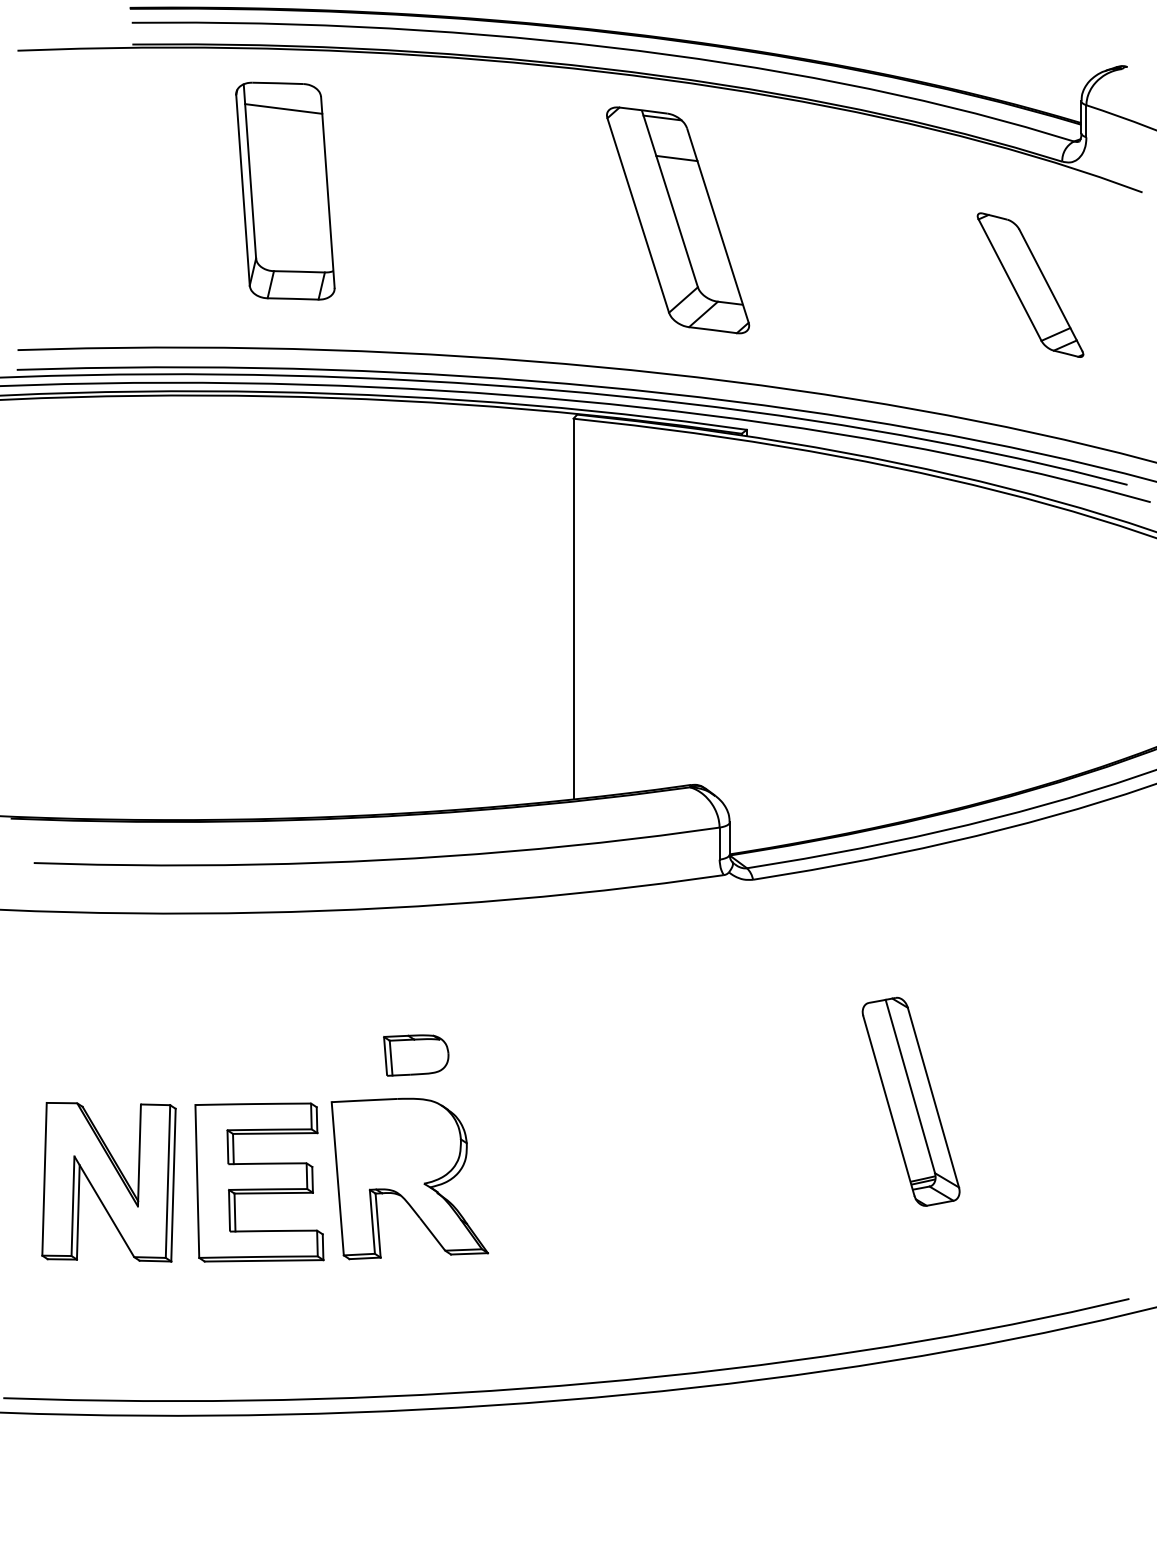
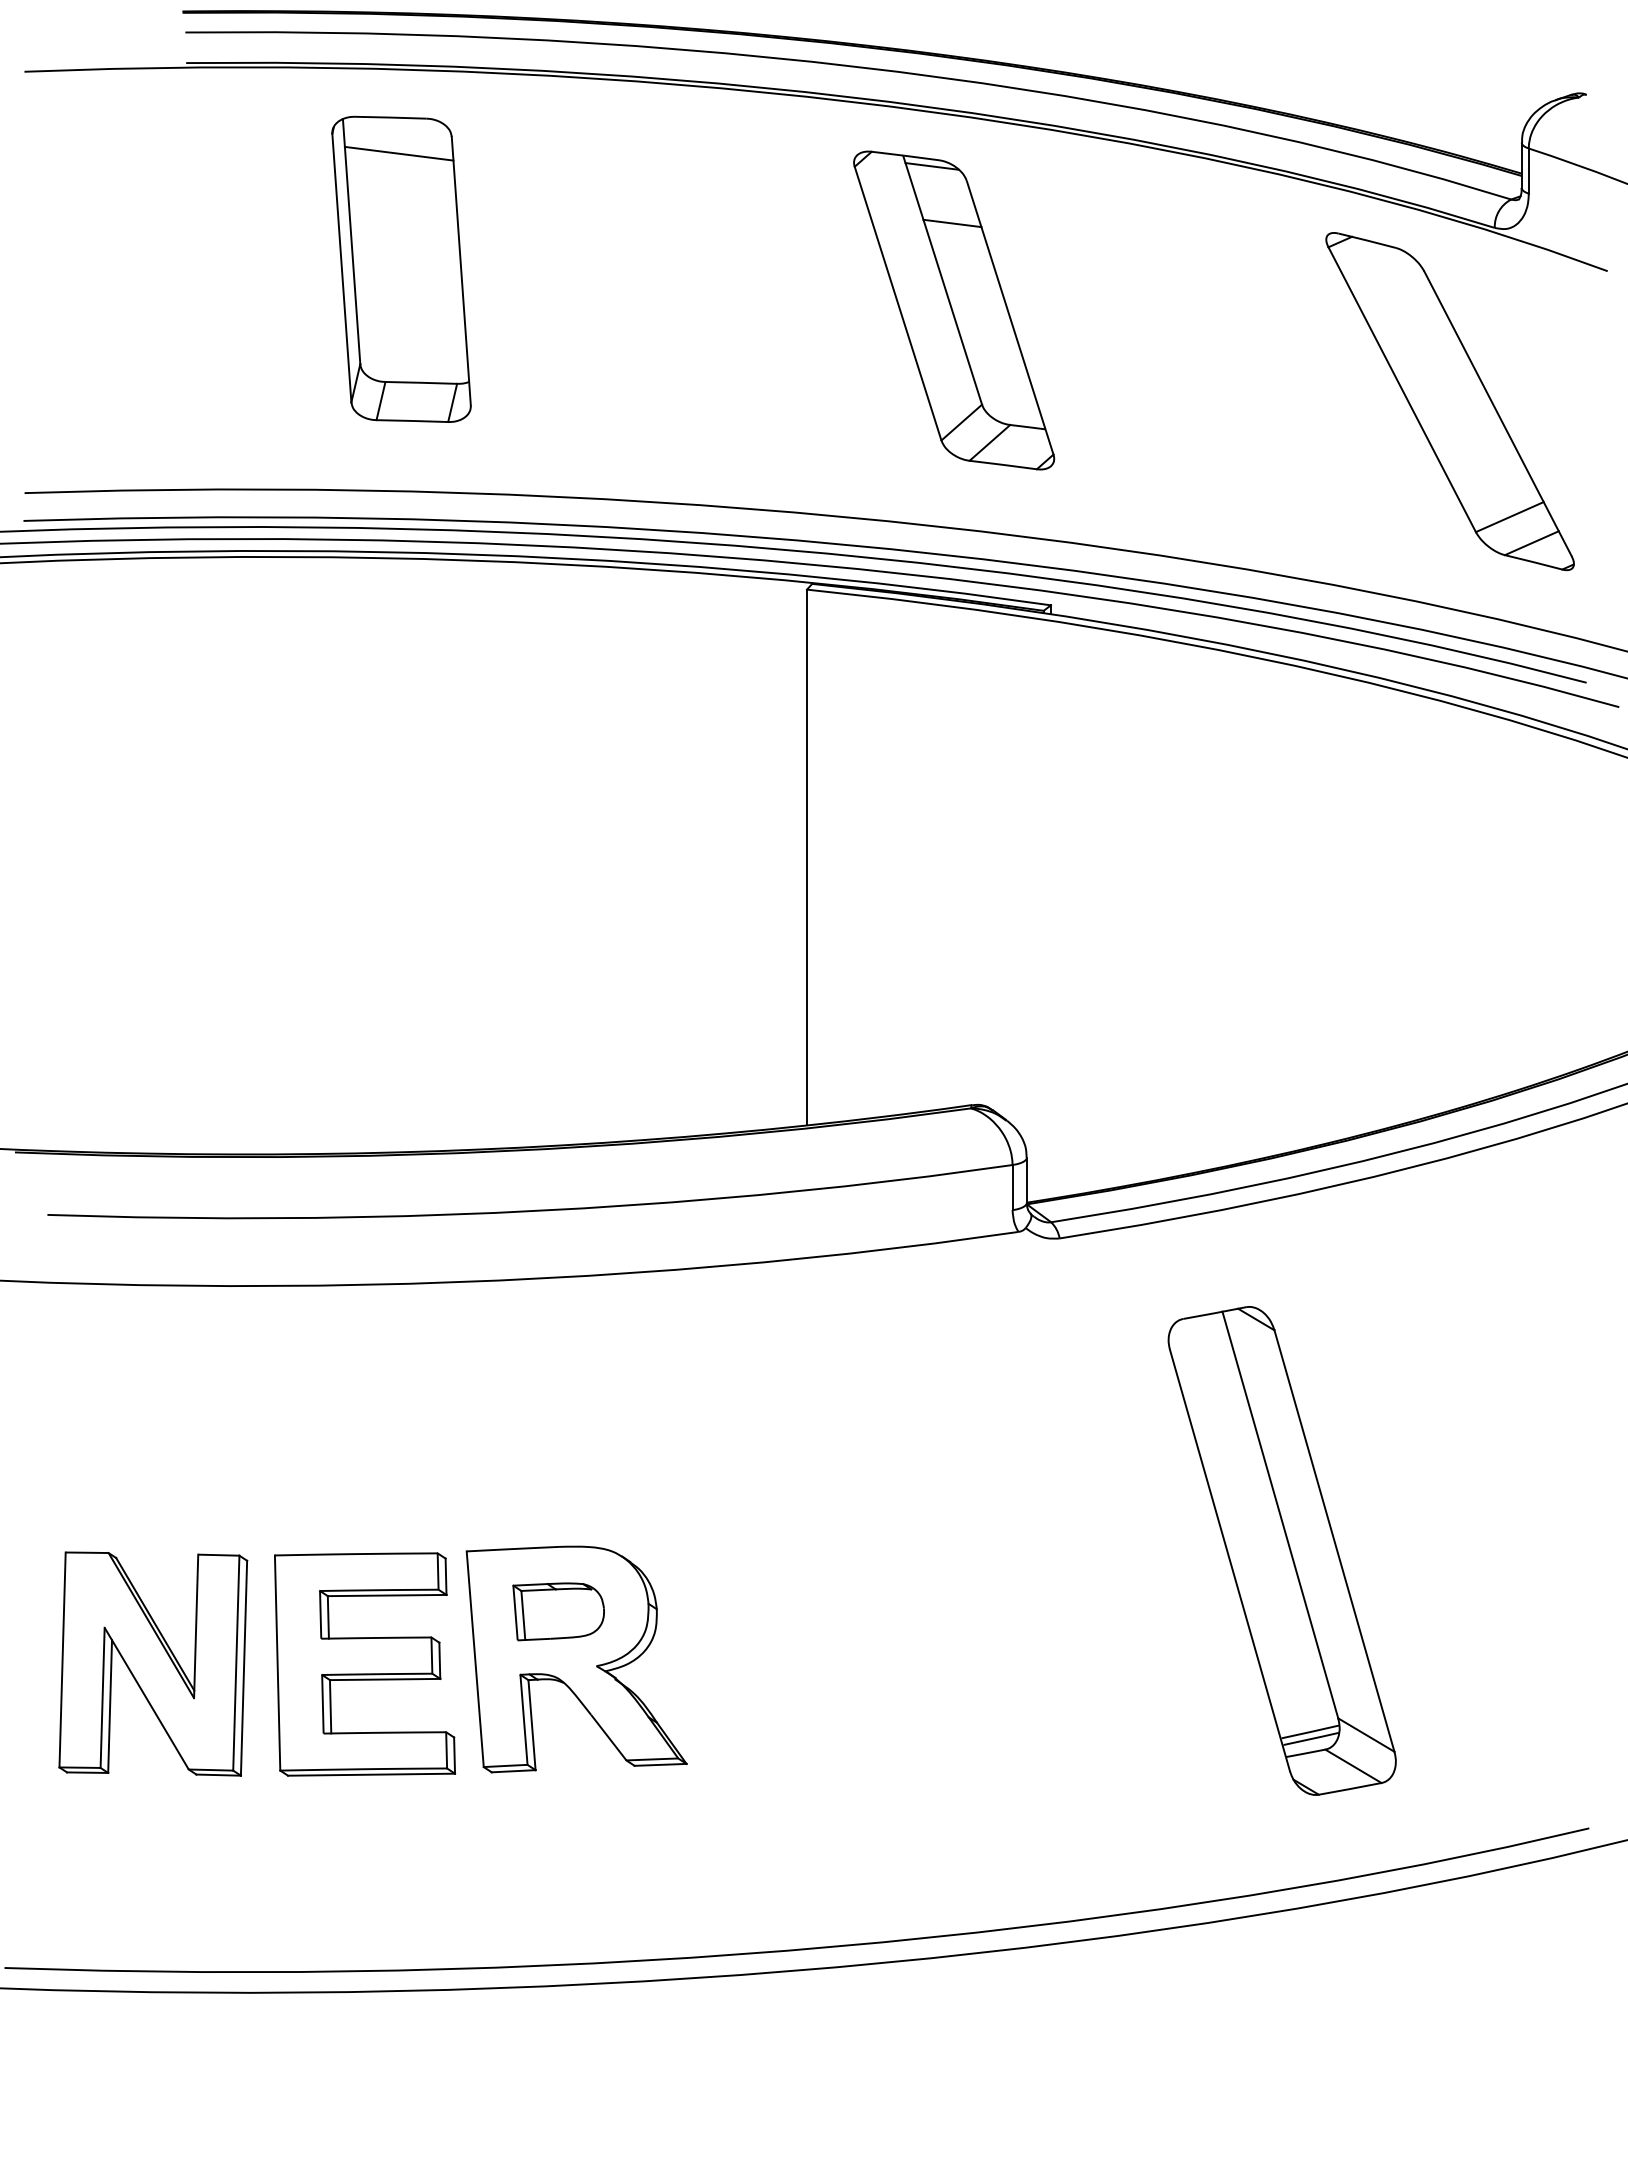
part: (1030, 285) -> (1449, 401), size x1.67
part: (416, 1055) -> (558, 1611), moved
part: (910, 1101) -> (1281, 1550), size x1.67

